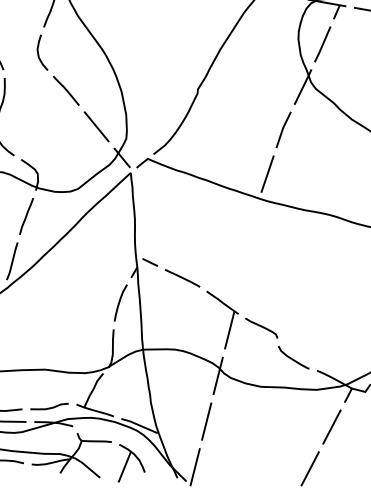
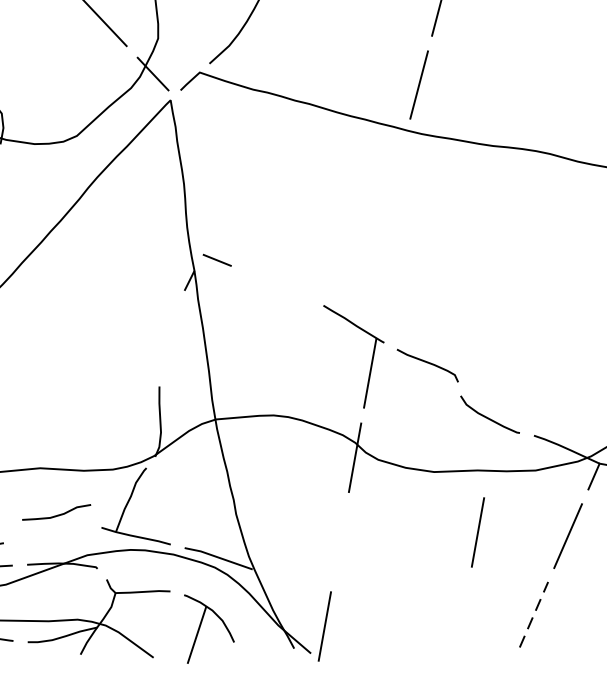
line: (182, 278) -> (277, 285), removed
curve: (120, 302) -> (168, 336), removed
curve: (49, 407) -> (56, 514), moved
line: (206, 421) -> (477, 532), moved
line: (310, 468) -> (534, 614), solid -> dashed

